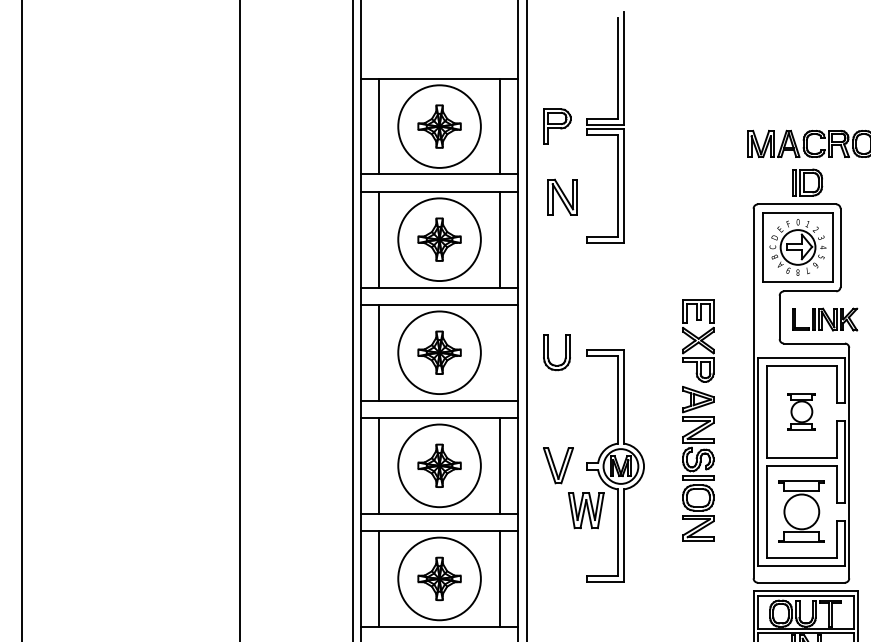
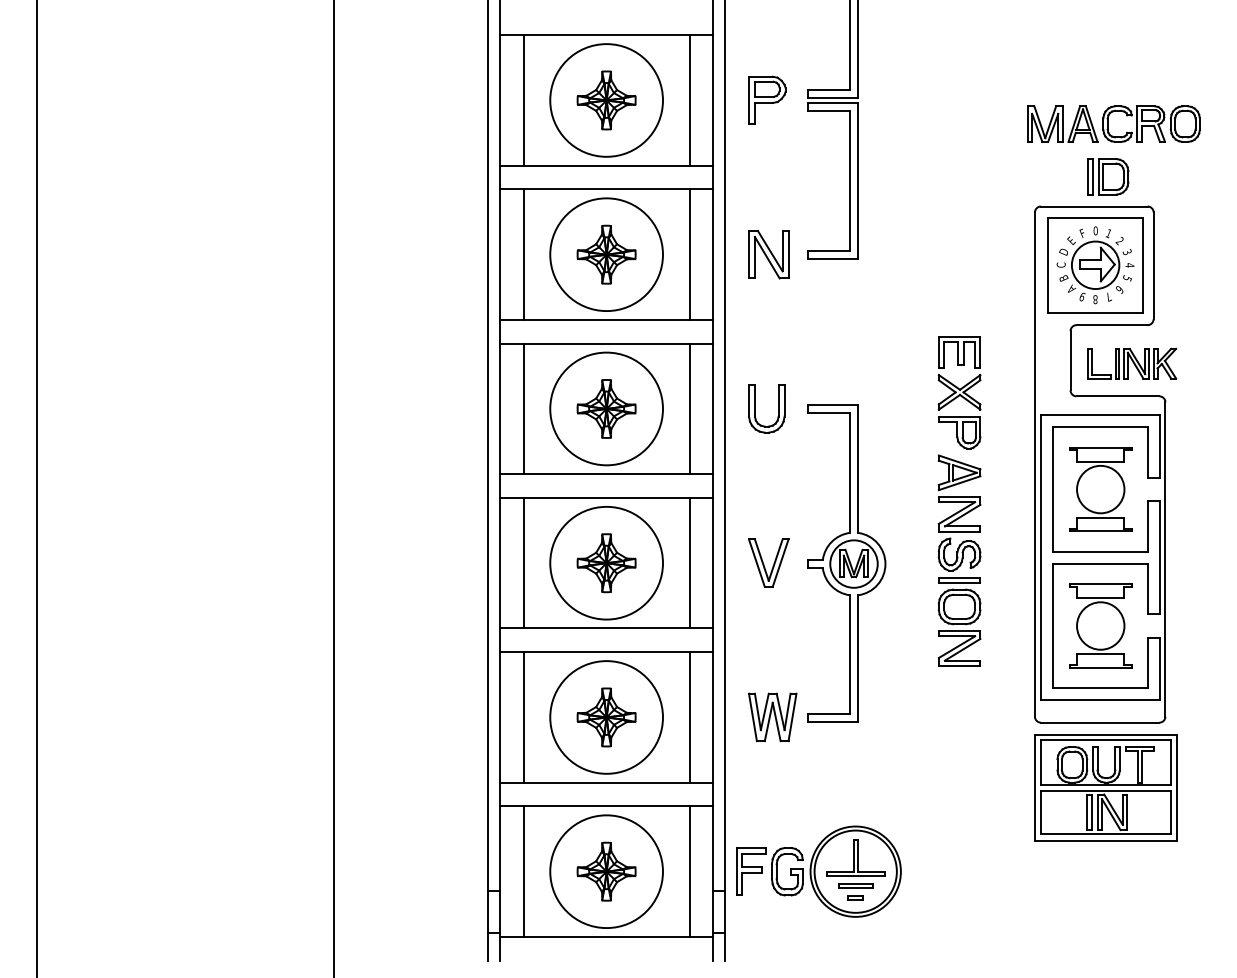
part: (562, 197) -> (768, 254), moved
line: (500, 352) -> (689, 408), added
part: (801, 411) -> (1100, 489), size x1.67
part: (586, 510) -> (772, 717), moved

